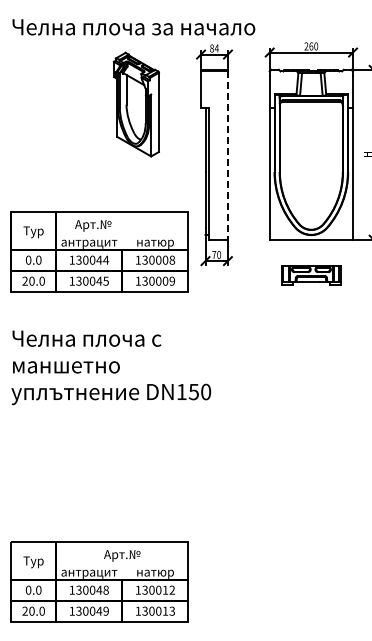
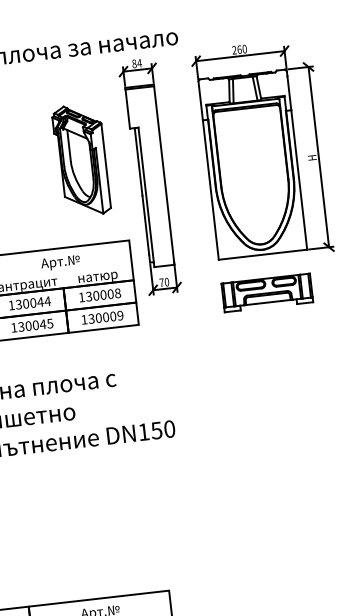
part: (135, 104) -> (80, 160), moved
line: (227, 156) -> (163, 176), dashed -> solid
text: (93, 225) -> (60, 262), moved
part: (311, 275) -> (267, 292), size x1.43

